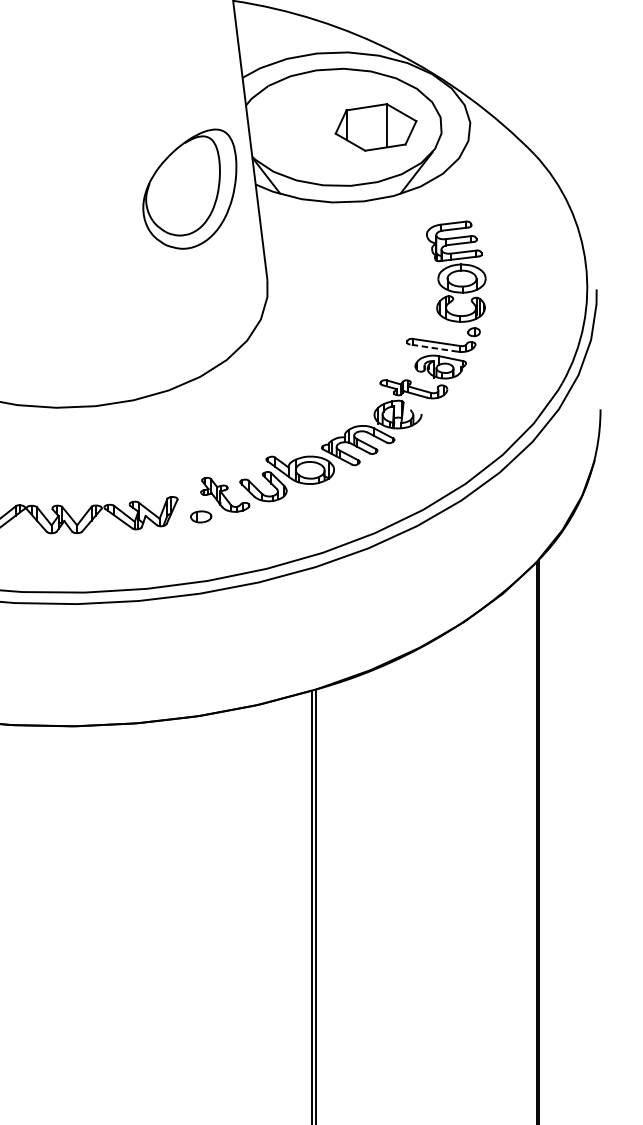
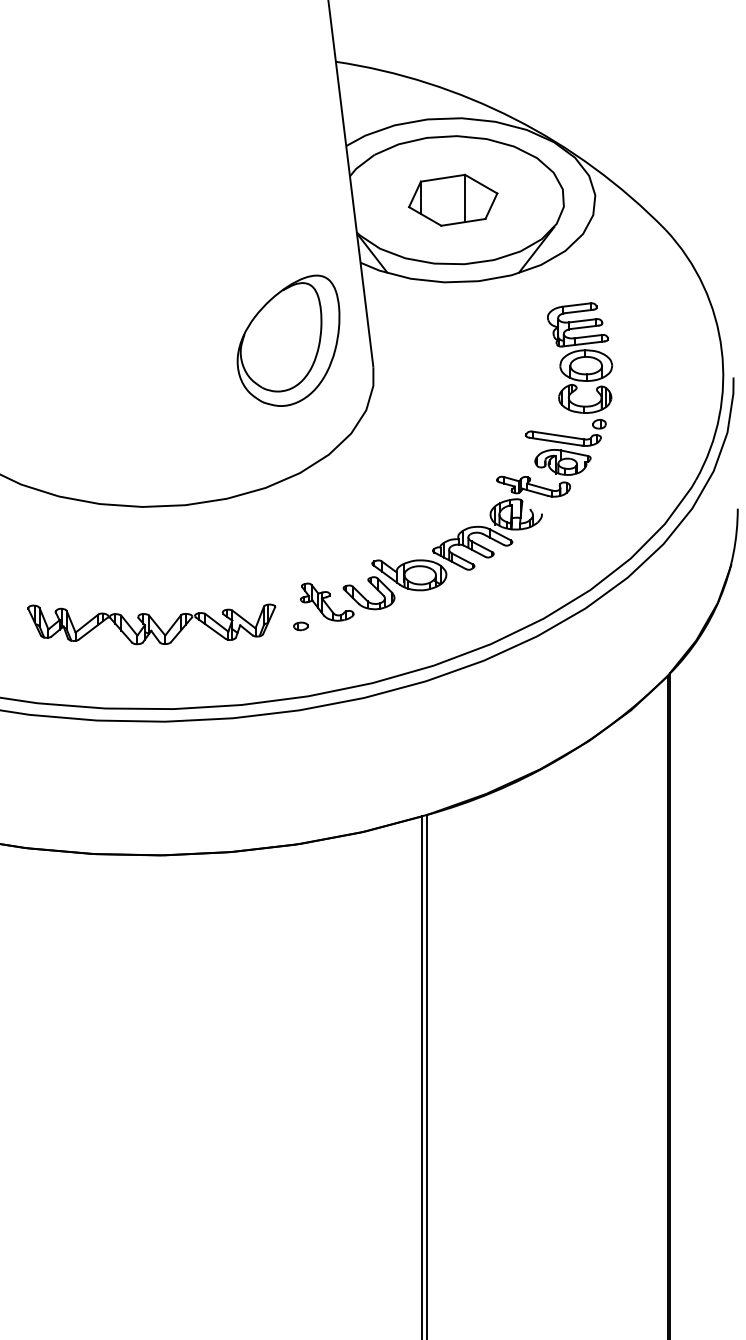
part: (376, 126) -> (453, 199), moved
part: (189, 188) -> (288, 340), moved
line: (433, 347) -> (555, 441), dashed -> solid
part: (200, 517) -> (300, 626), size x0.62

